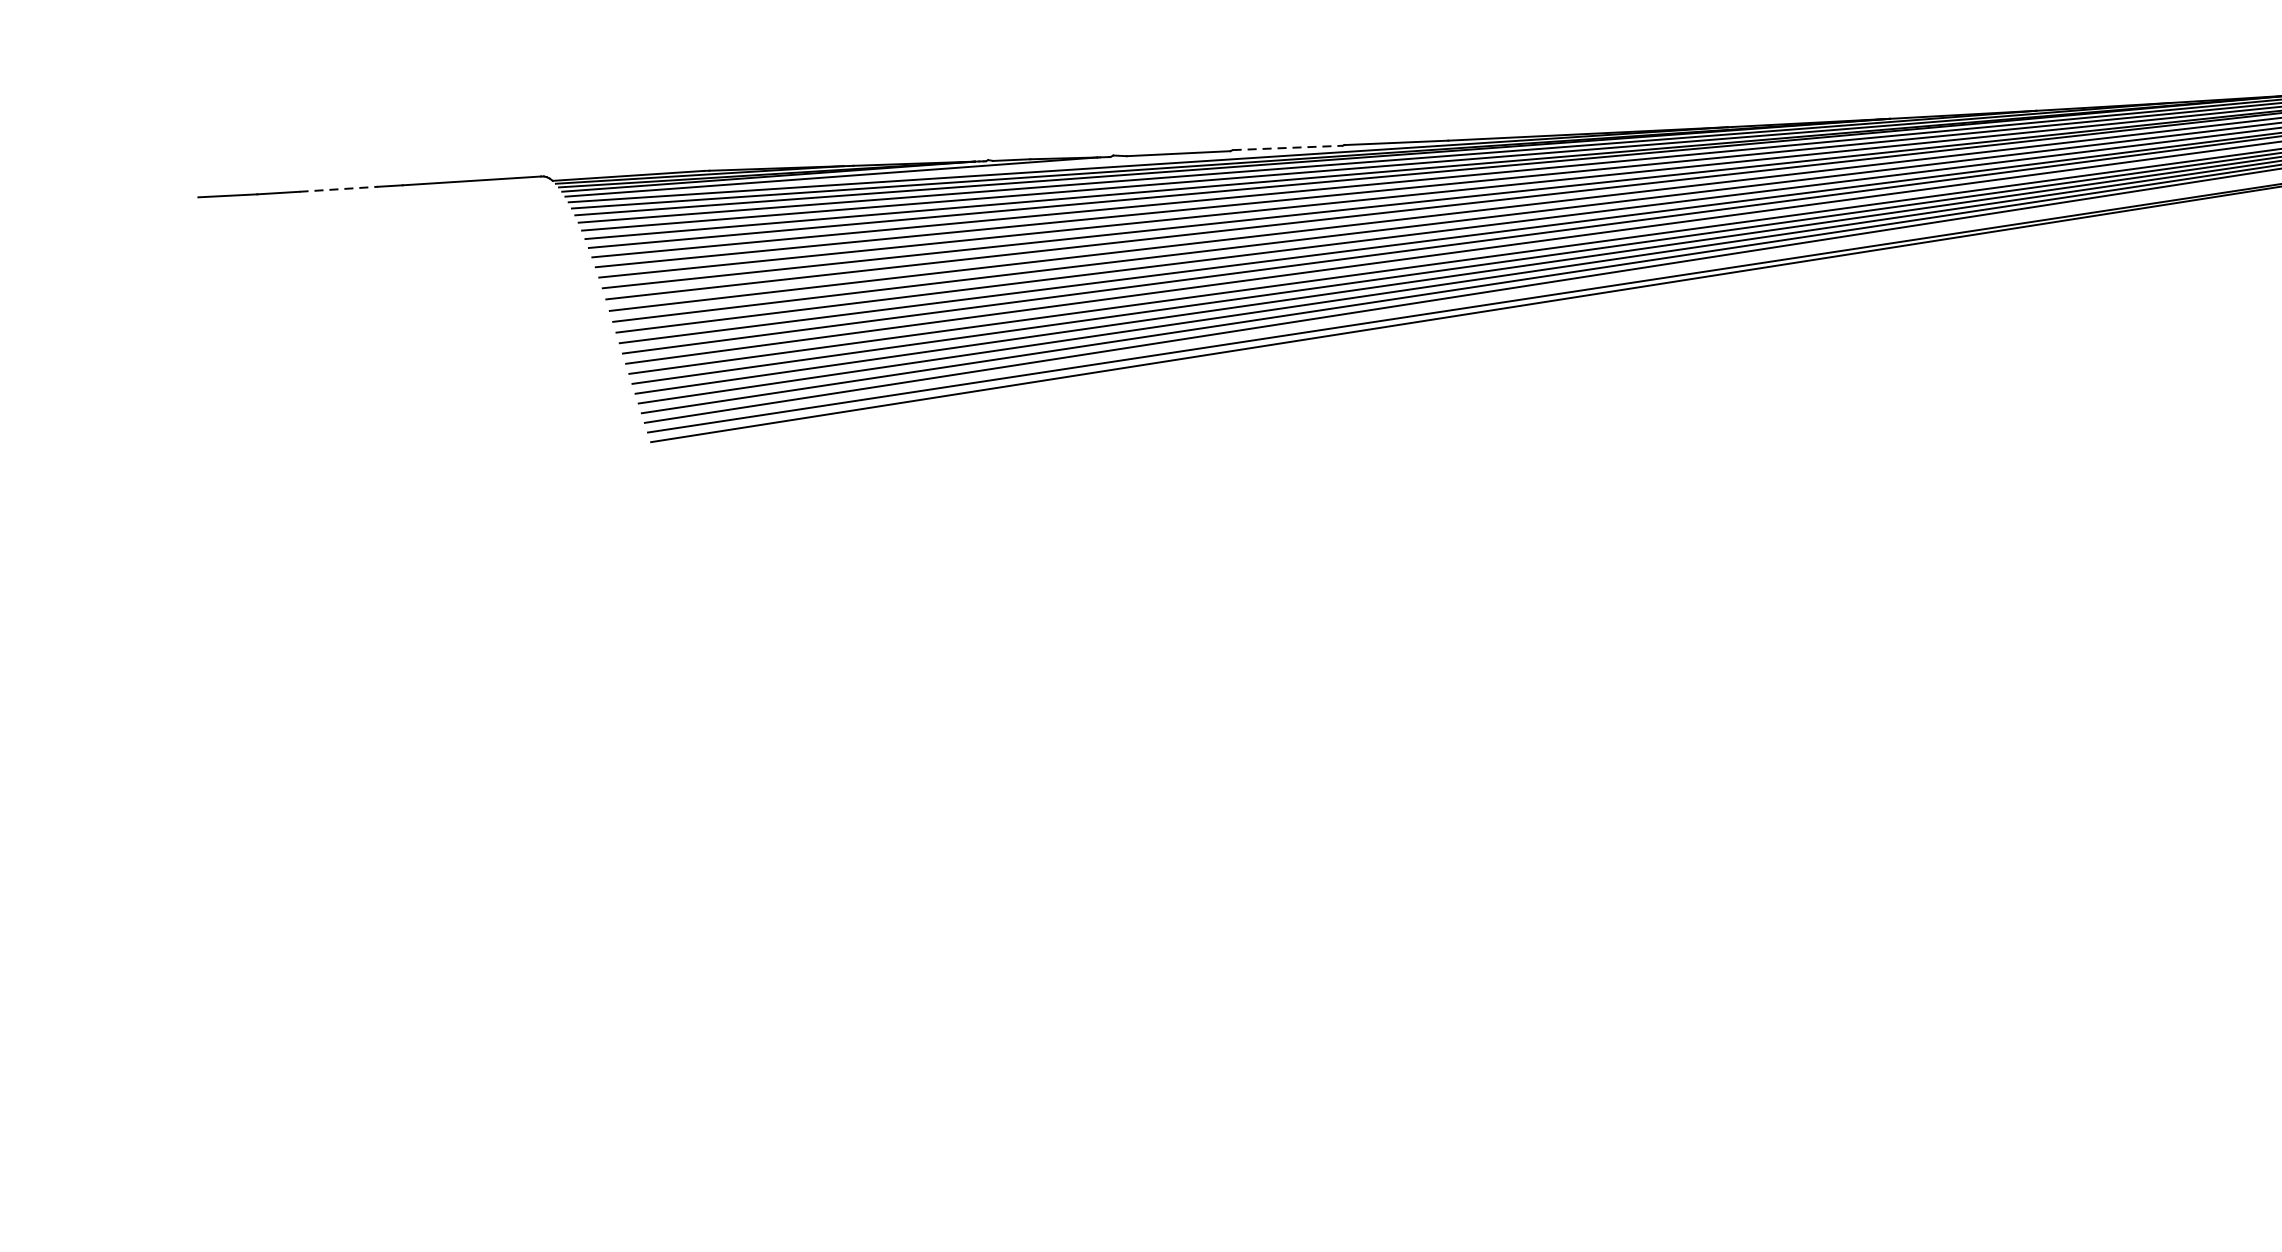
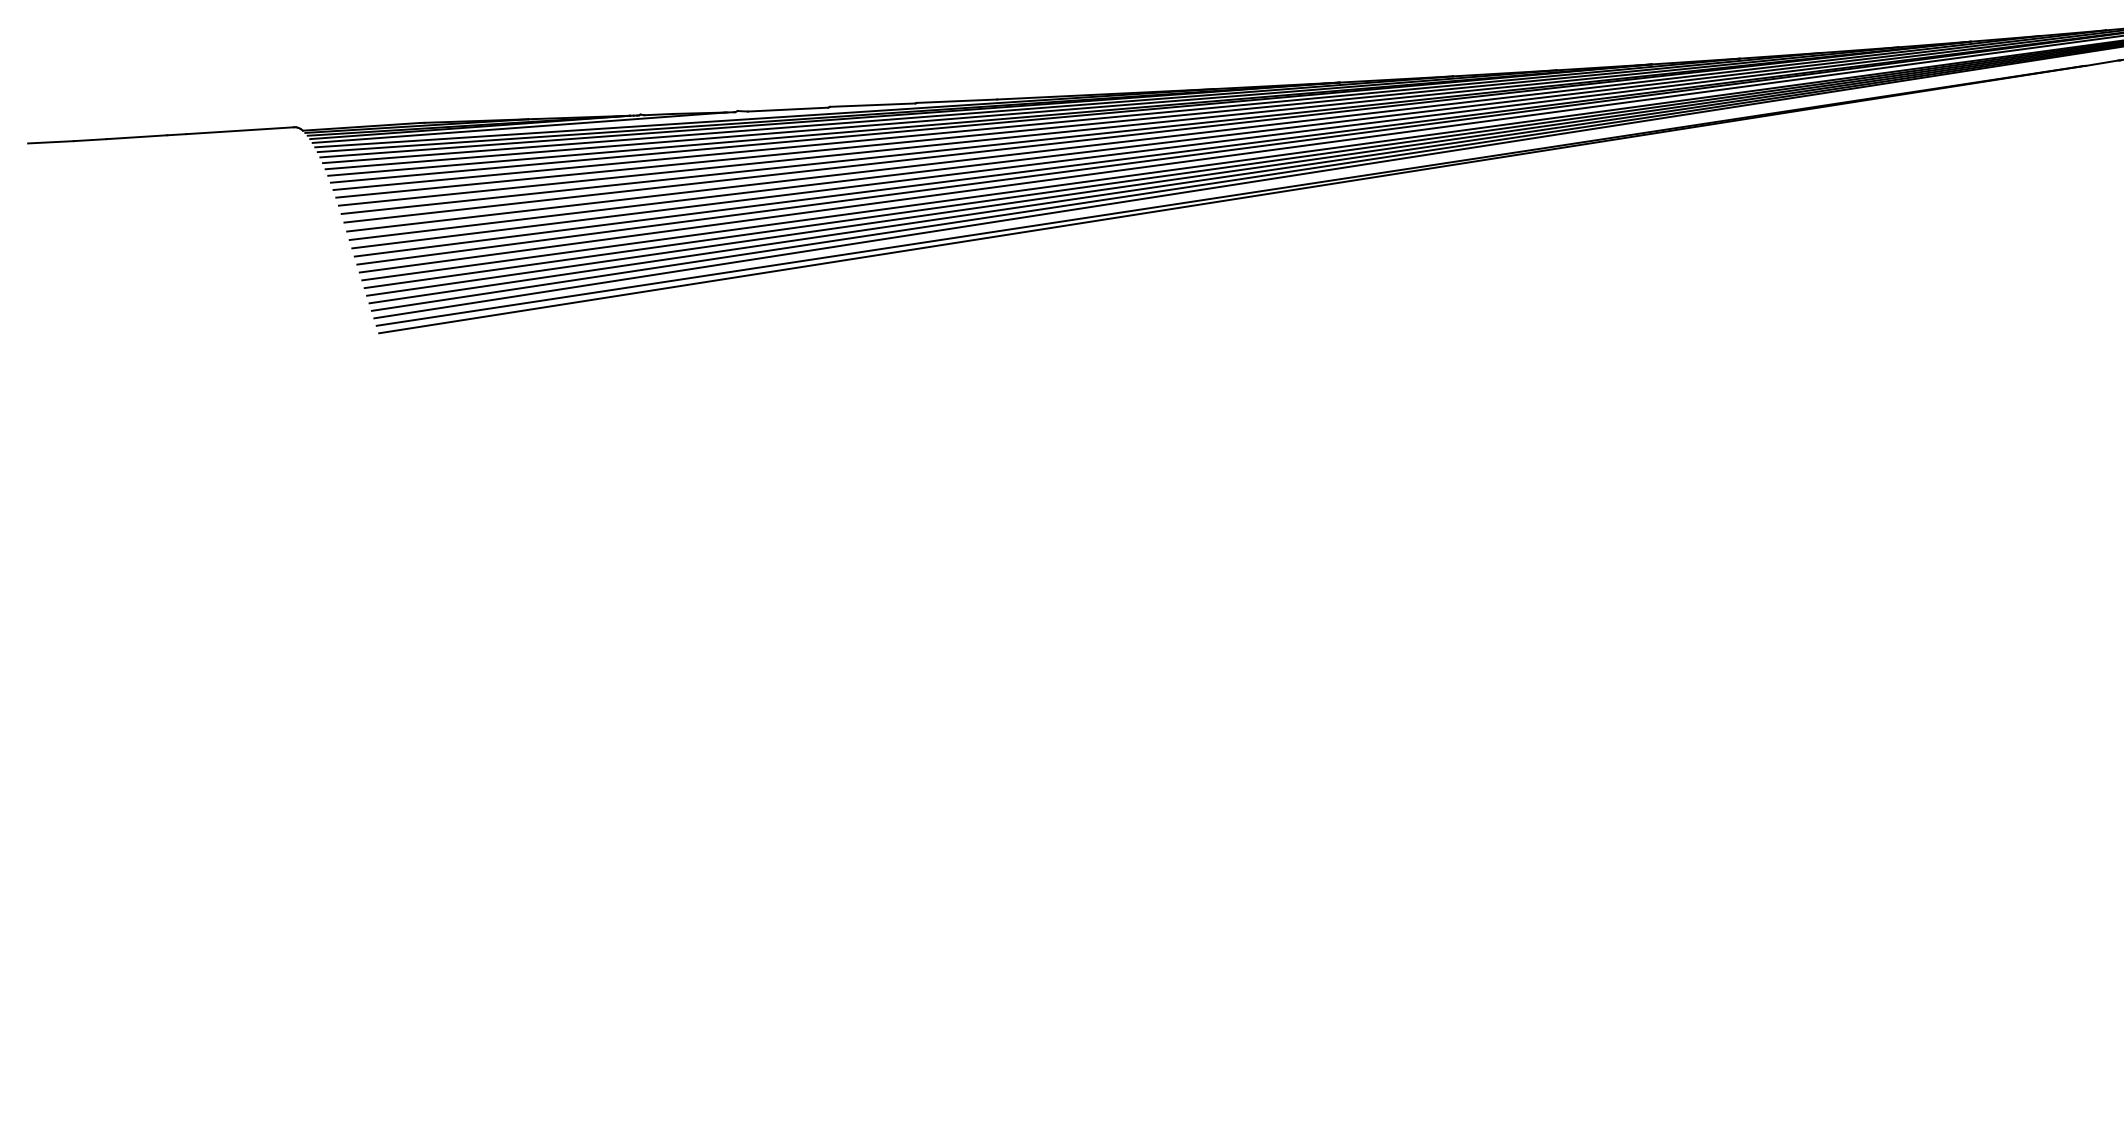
line: (1287, 148) -> (872, 105), dashed -> solid
line: (339, 189) -> (137, 137), dashed -> solid

